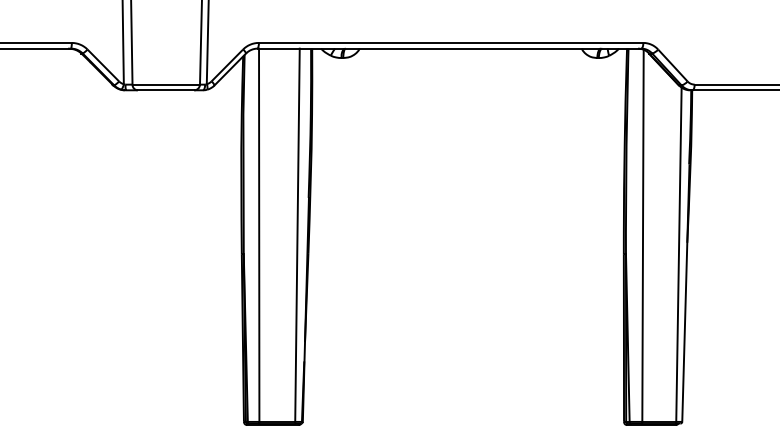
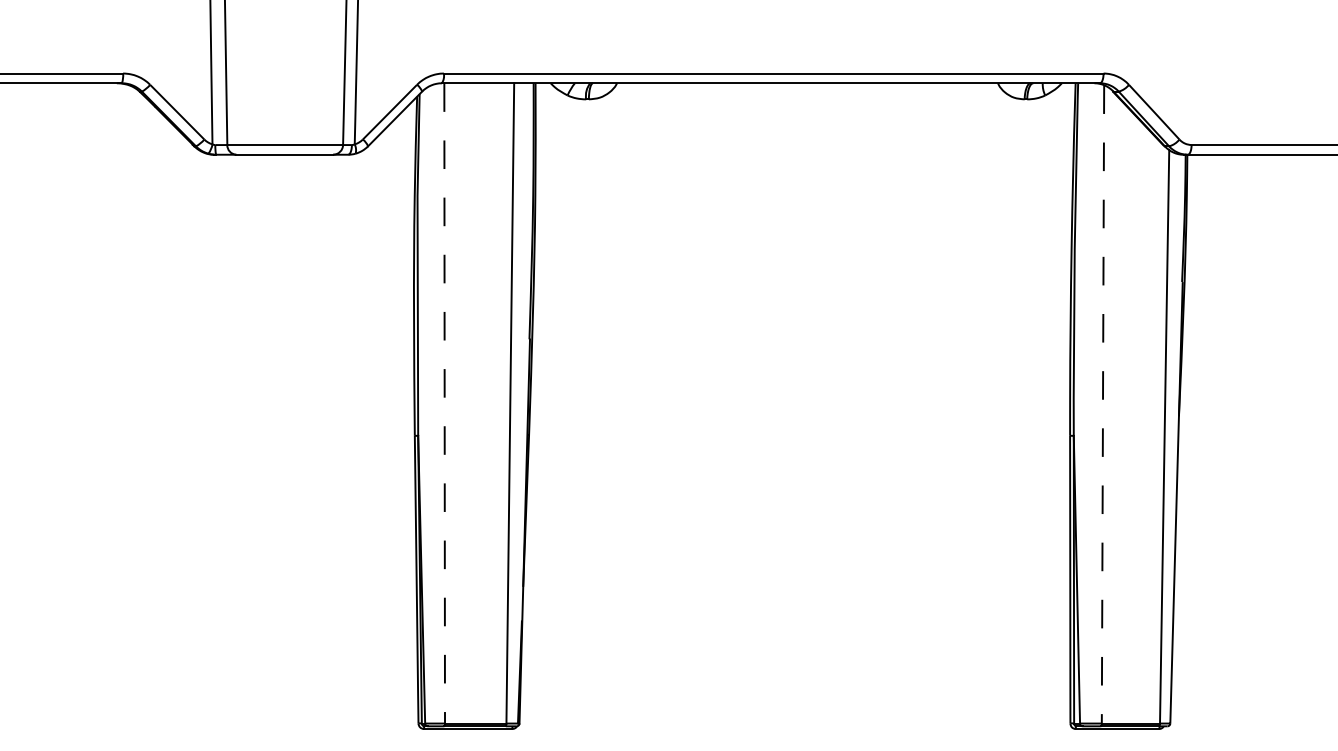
line: (259, 235) -> (445, 403), solid -> dashed
line: (643, 236) -> (1103, 405), solid -> dashed

